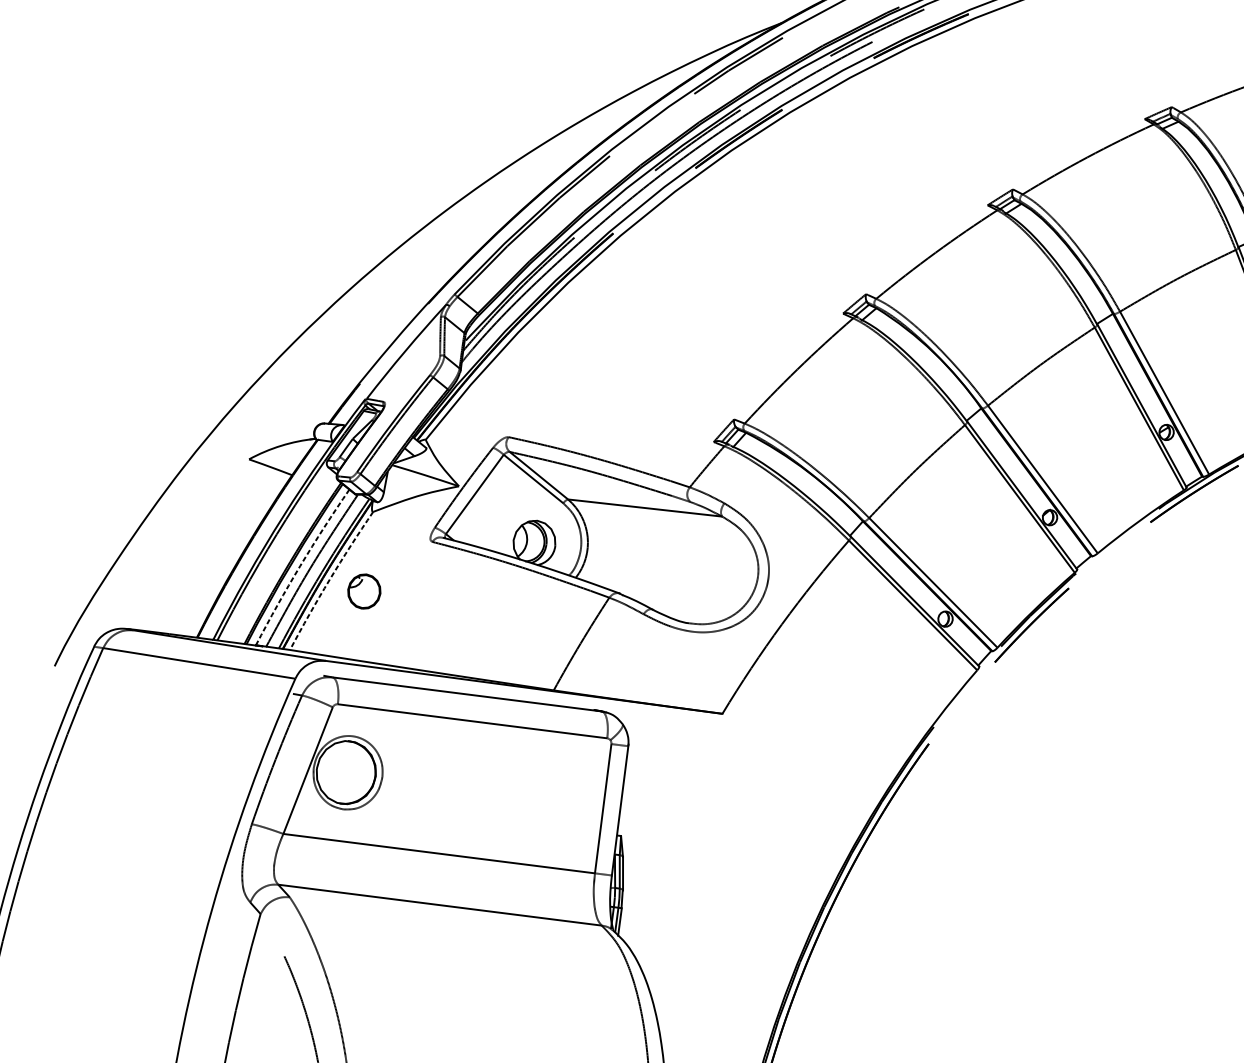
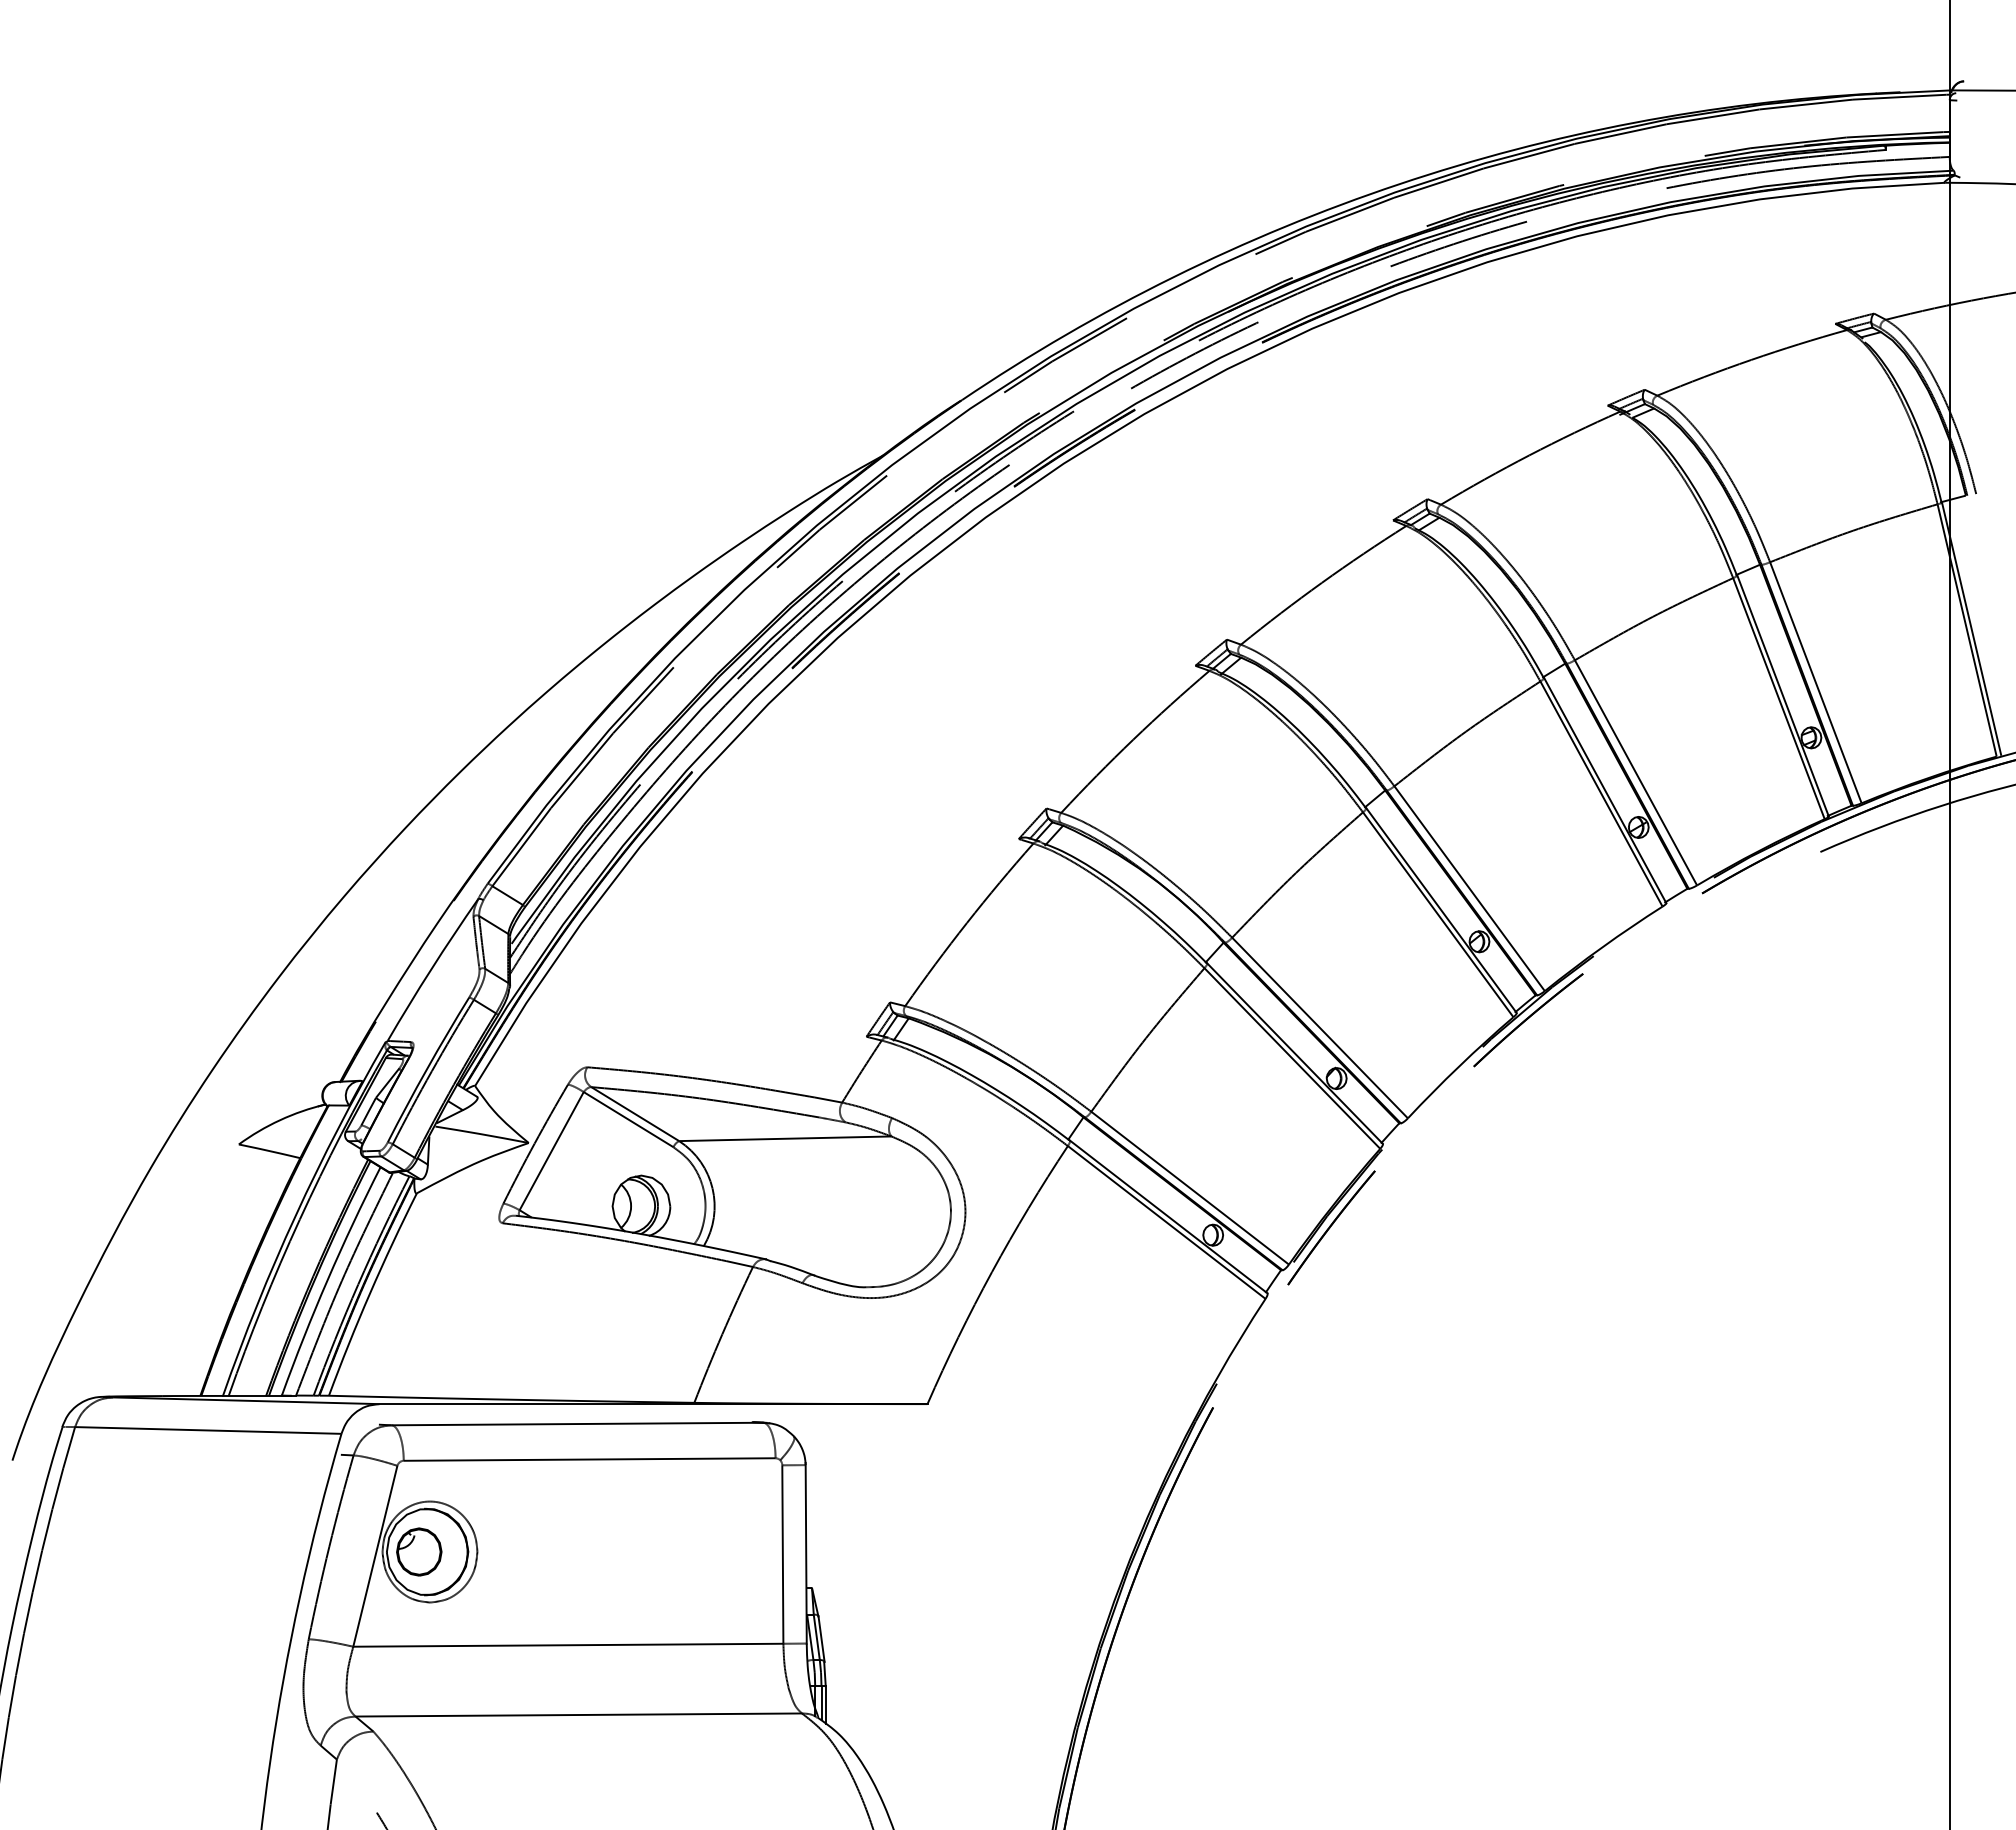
arc: (300, 565) -> (327, 1279), dashed -> solid
arc: (329, 579) -> (370, 1293), dashed -> solid
part: (364, 591) -> (419, 1551), moved

